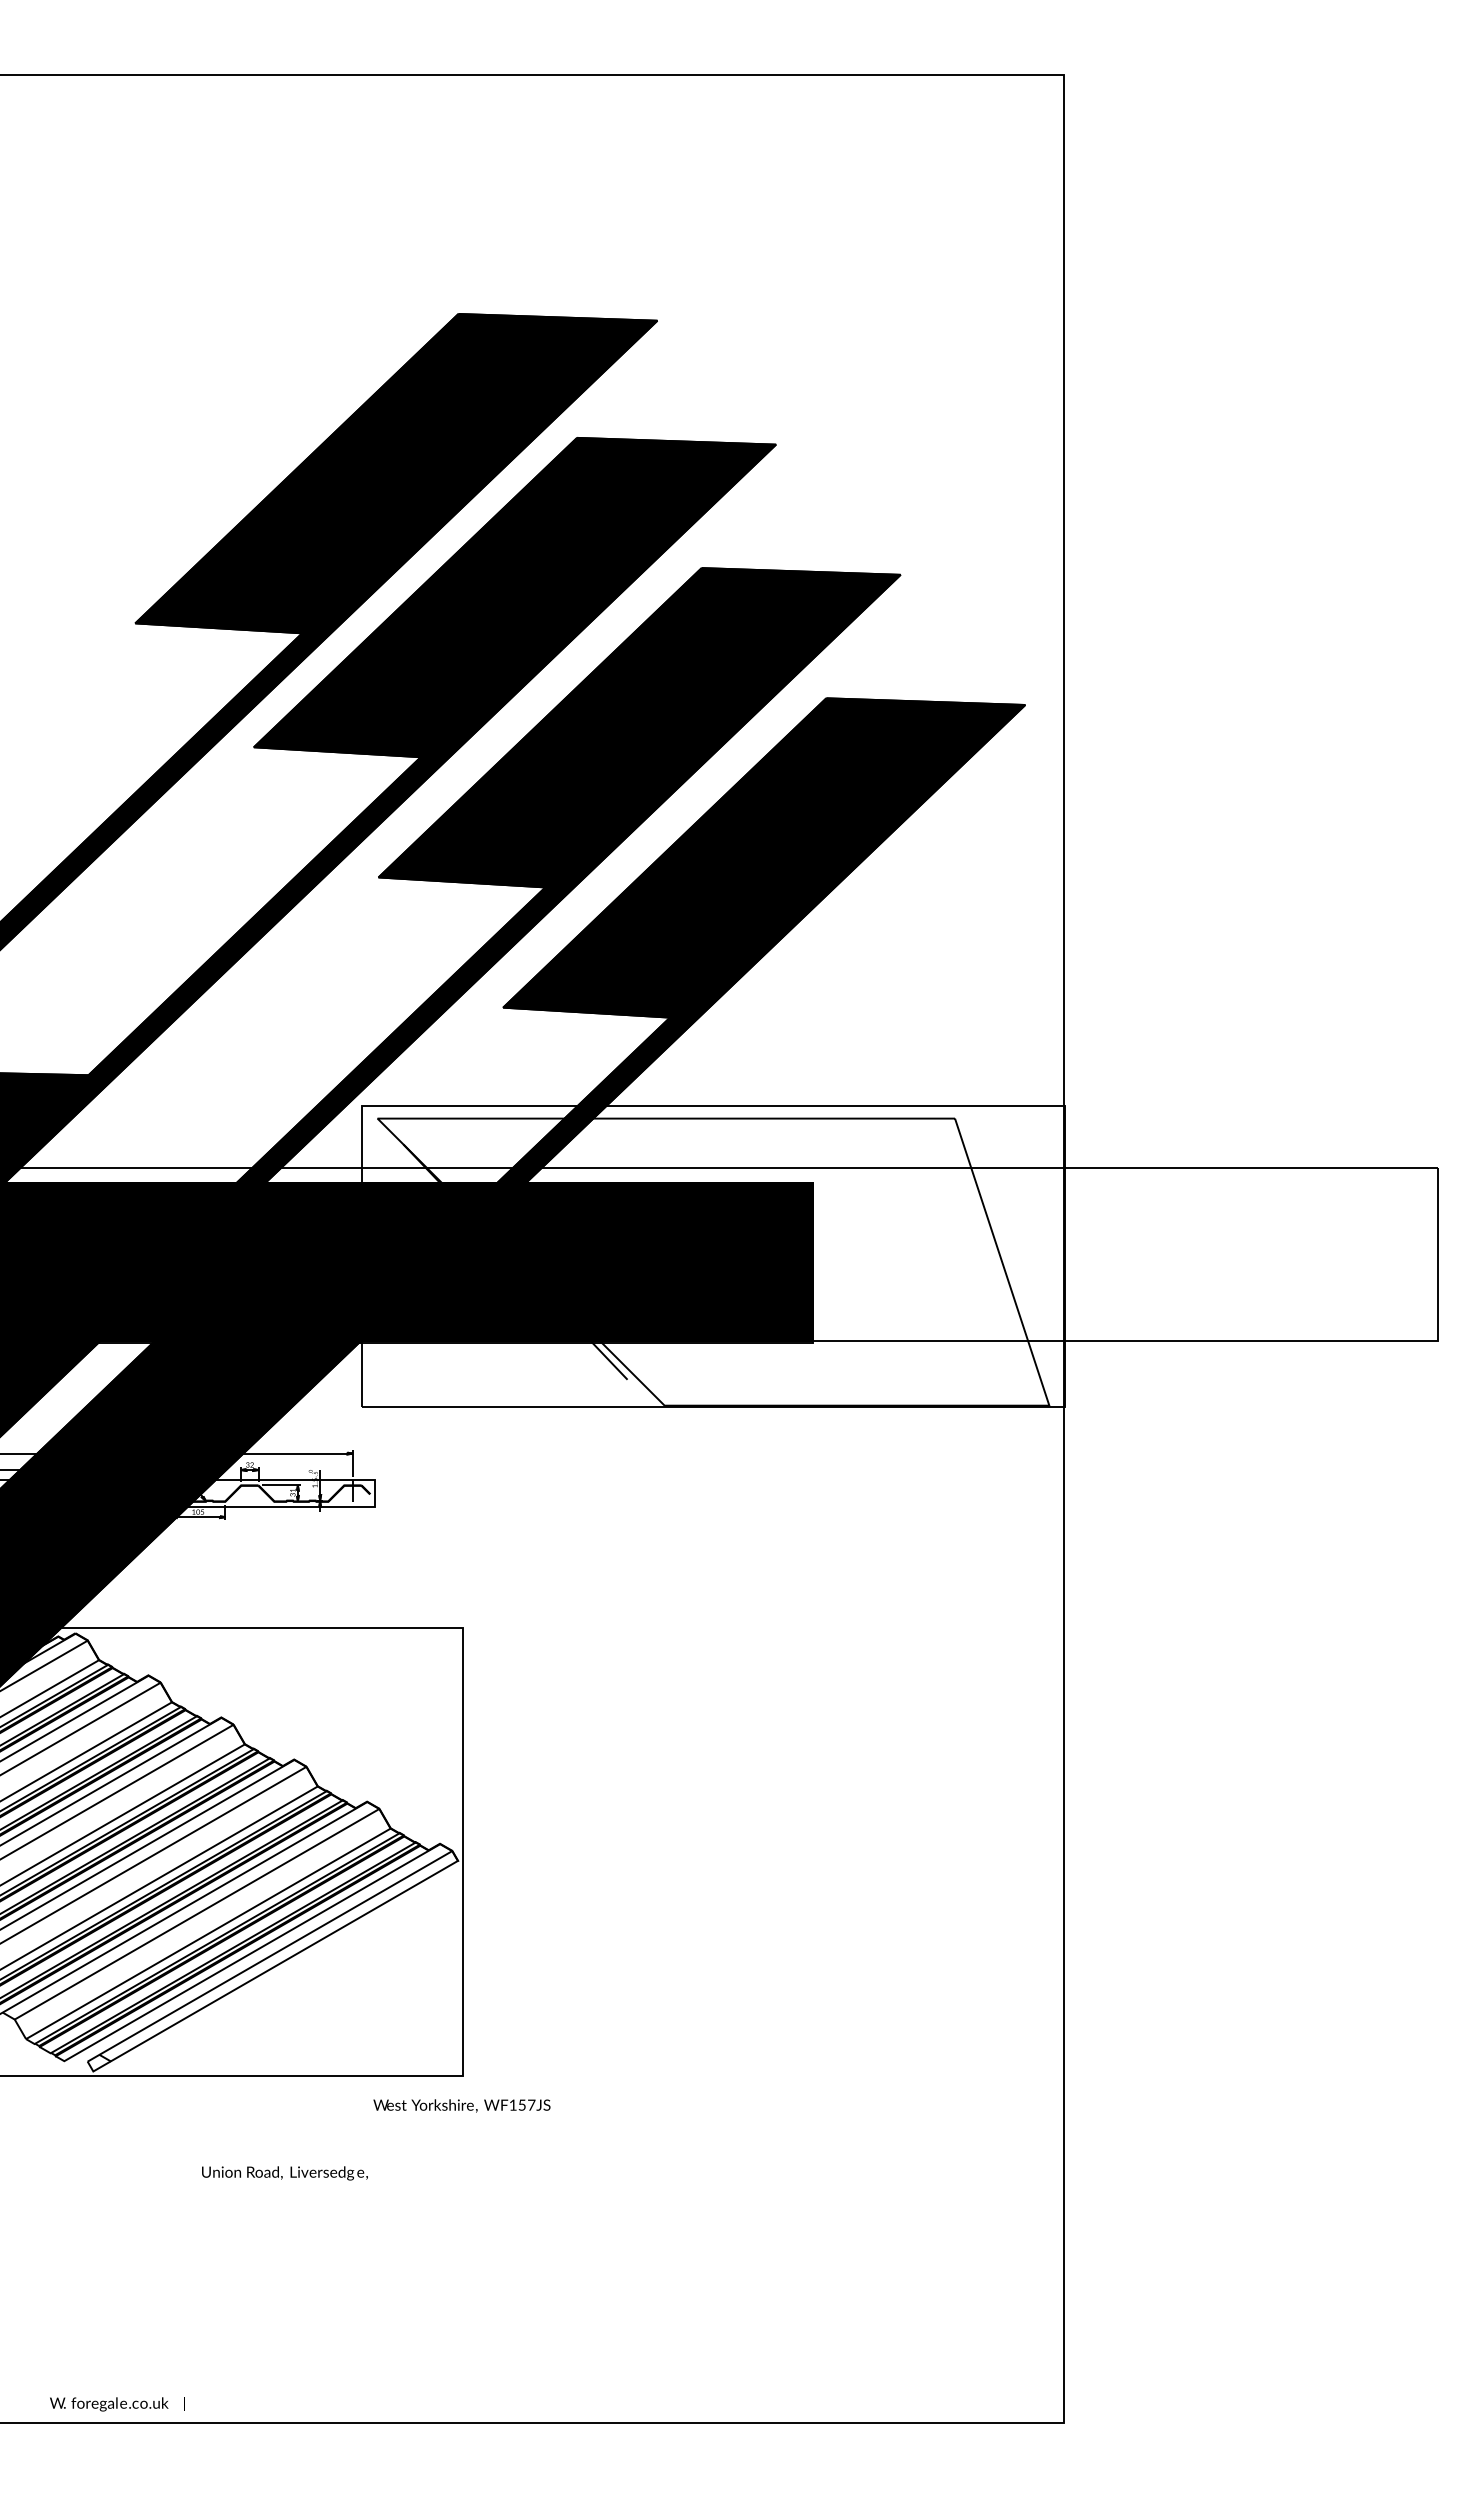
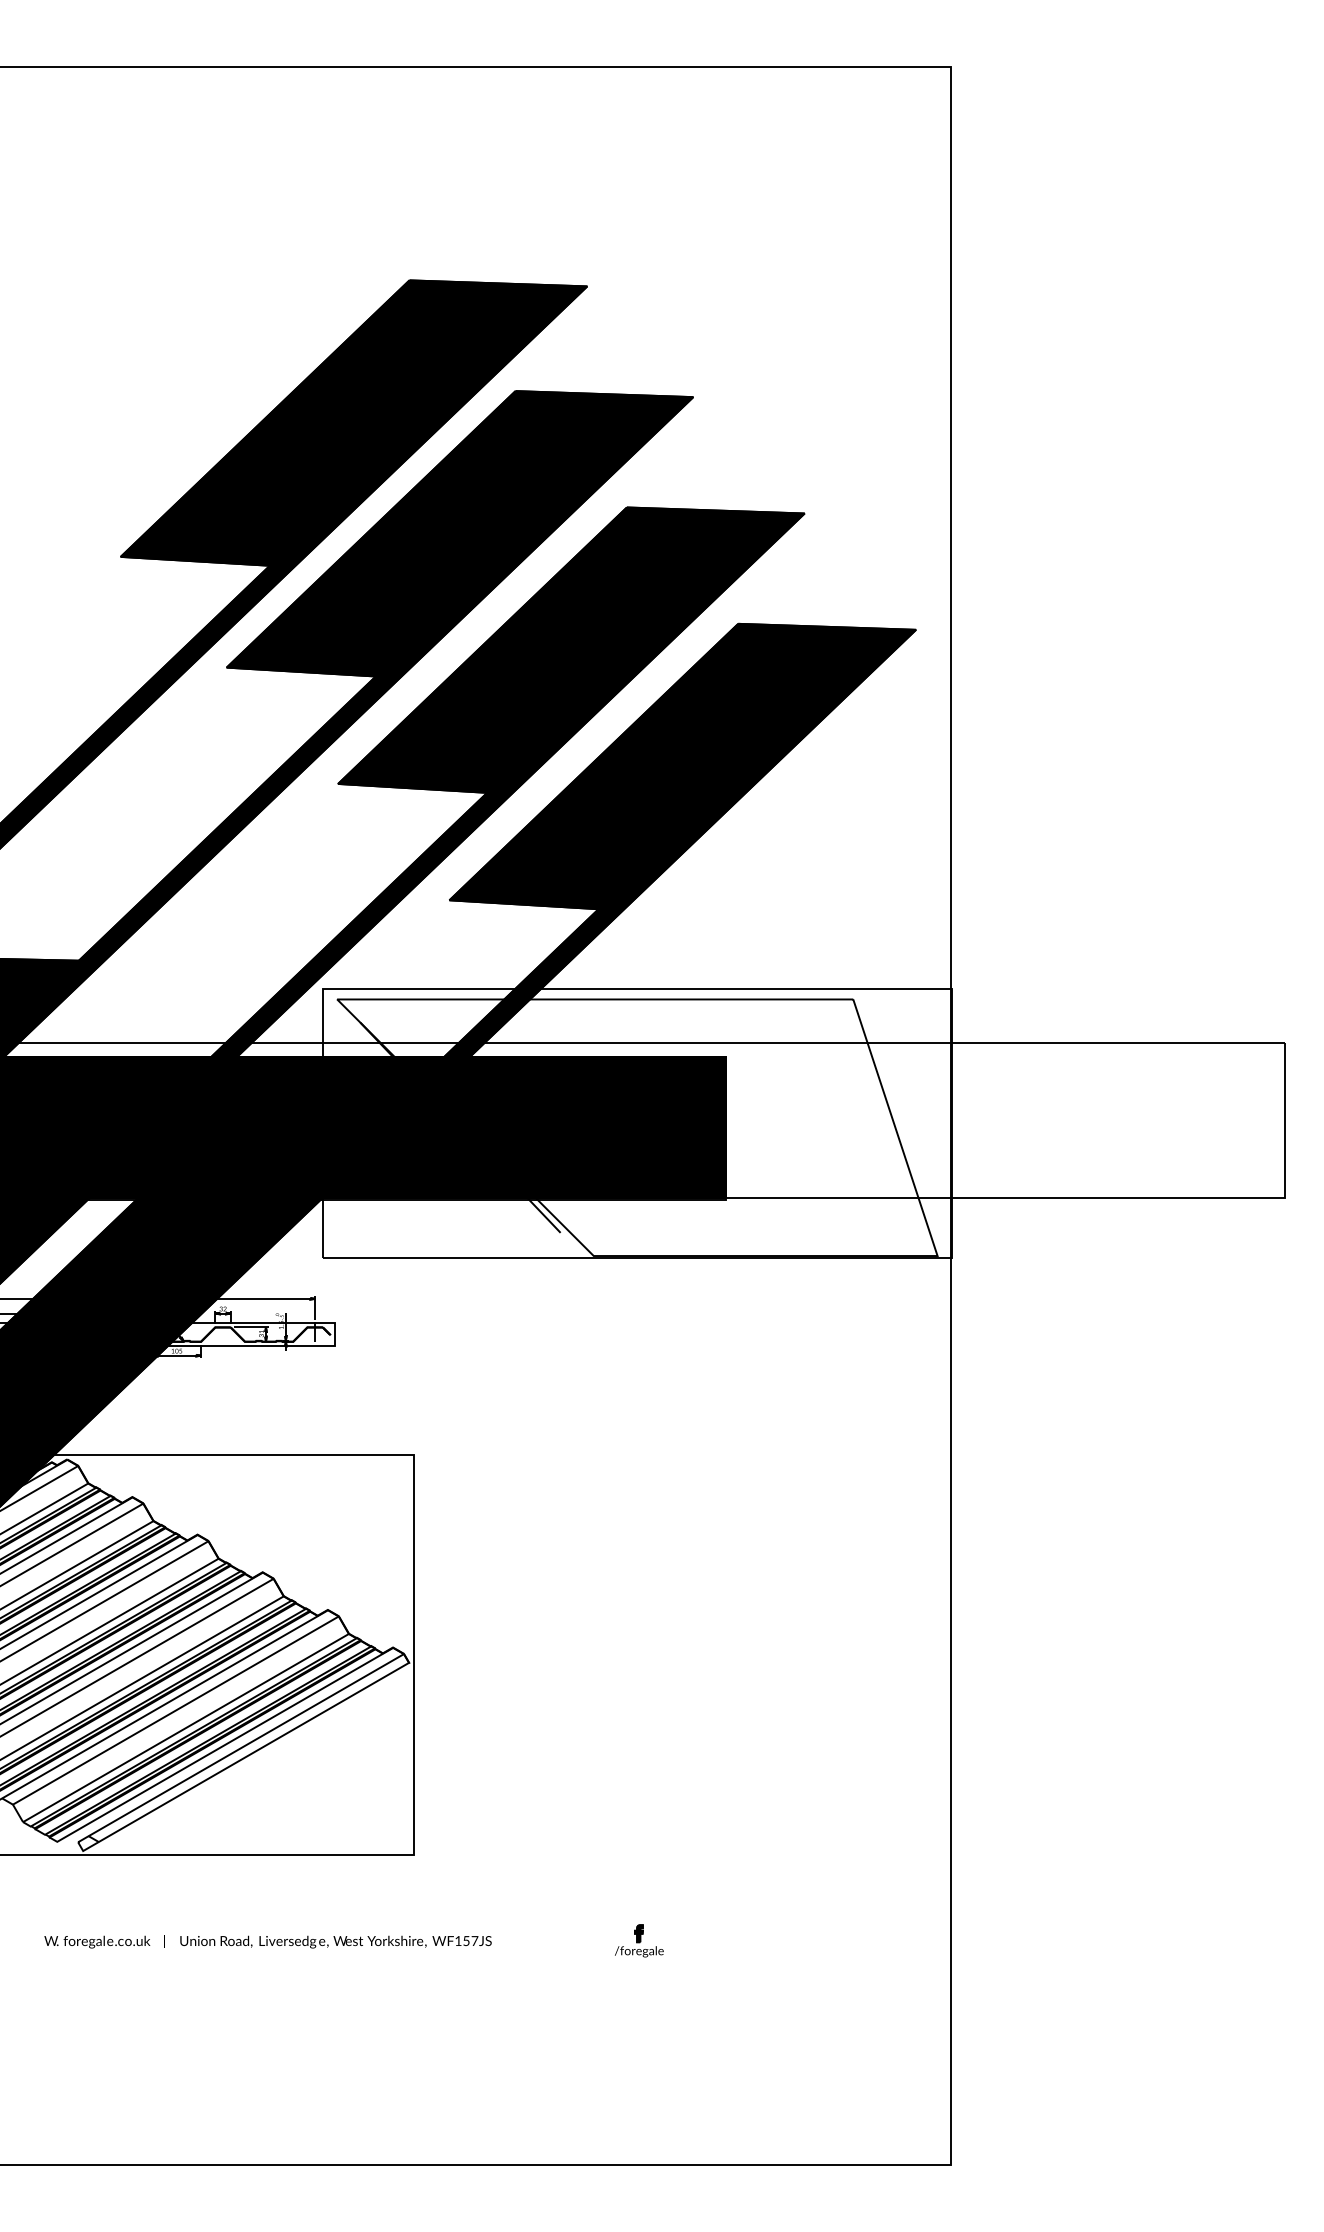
text: (461, 2105) -> (412, 1941), moved
part: (715, 2171) -> (639, 1940), added
text: (117, 2404) -> (104, 1942), moved

